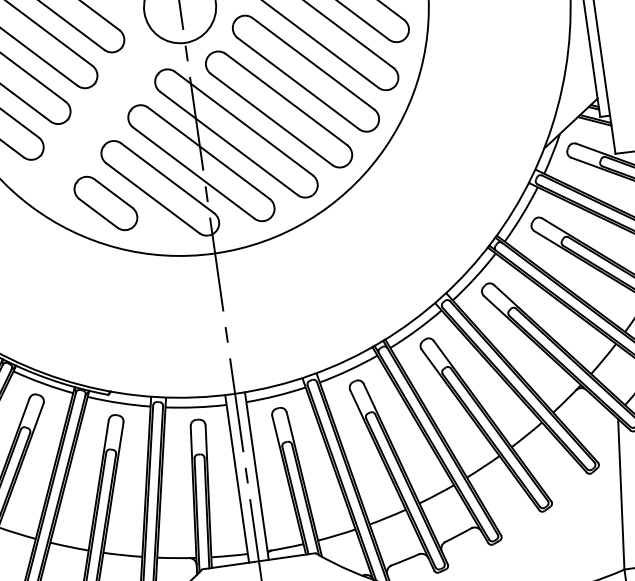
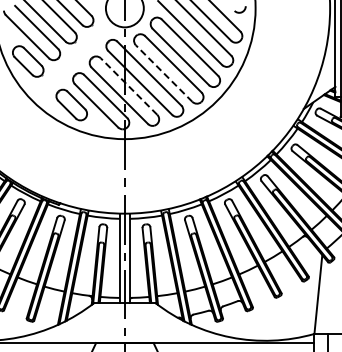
line: (272, 119) -> (164, 73), solid -> dashed
line: (209, 153) -> (129, 86), solid -> dashed

